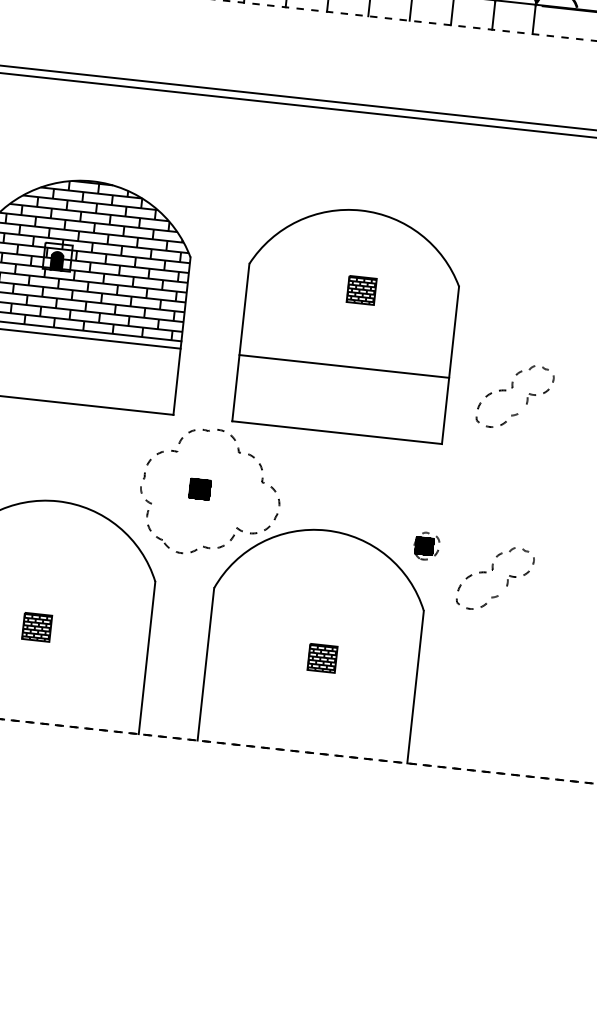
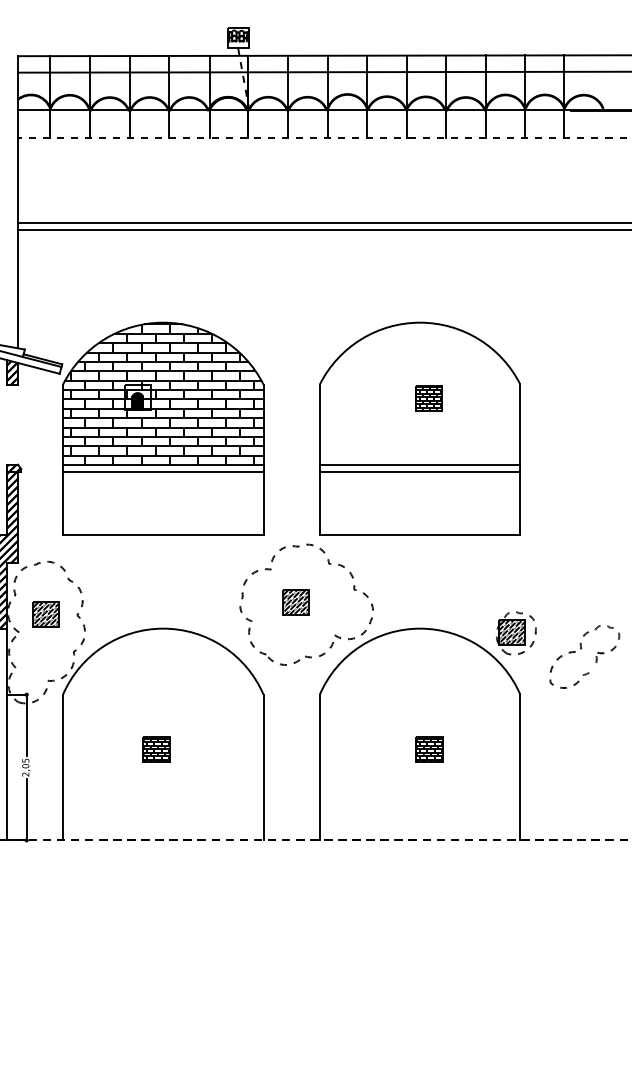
line: (344, 358) -> (419, 464), added
curve: (512, 388) -> (581, 475), removed
part: (199, 489) -> (295, 602), size x1.43
part: (426, 546) -> (516, 633), size x1.67

